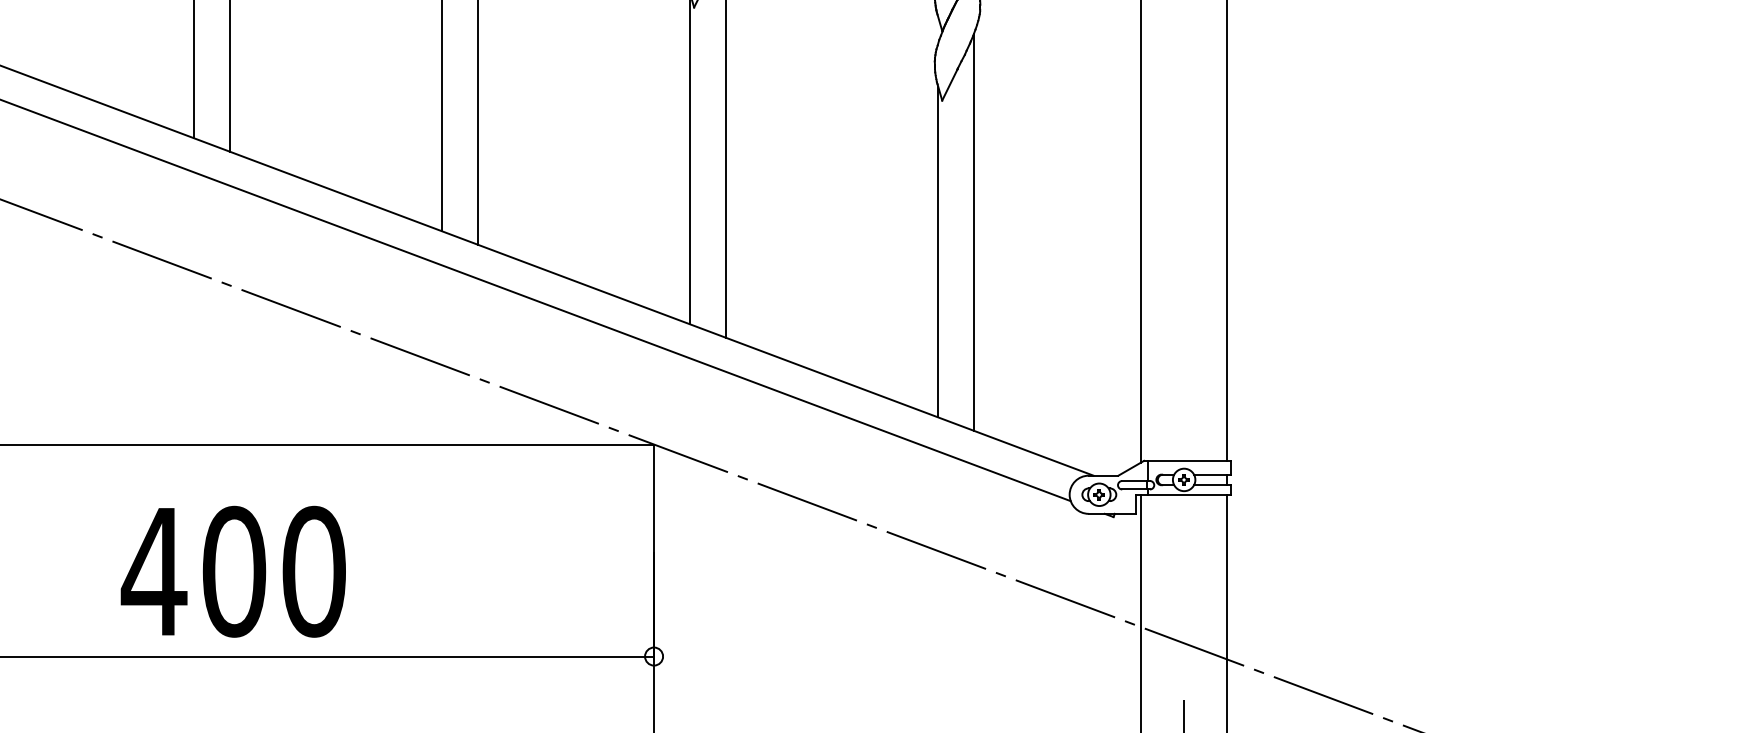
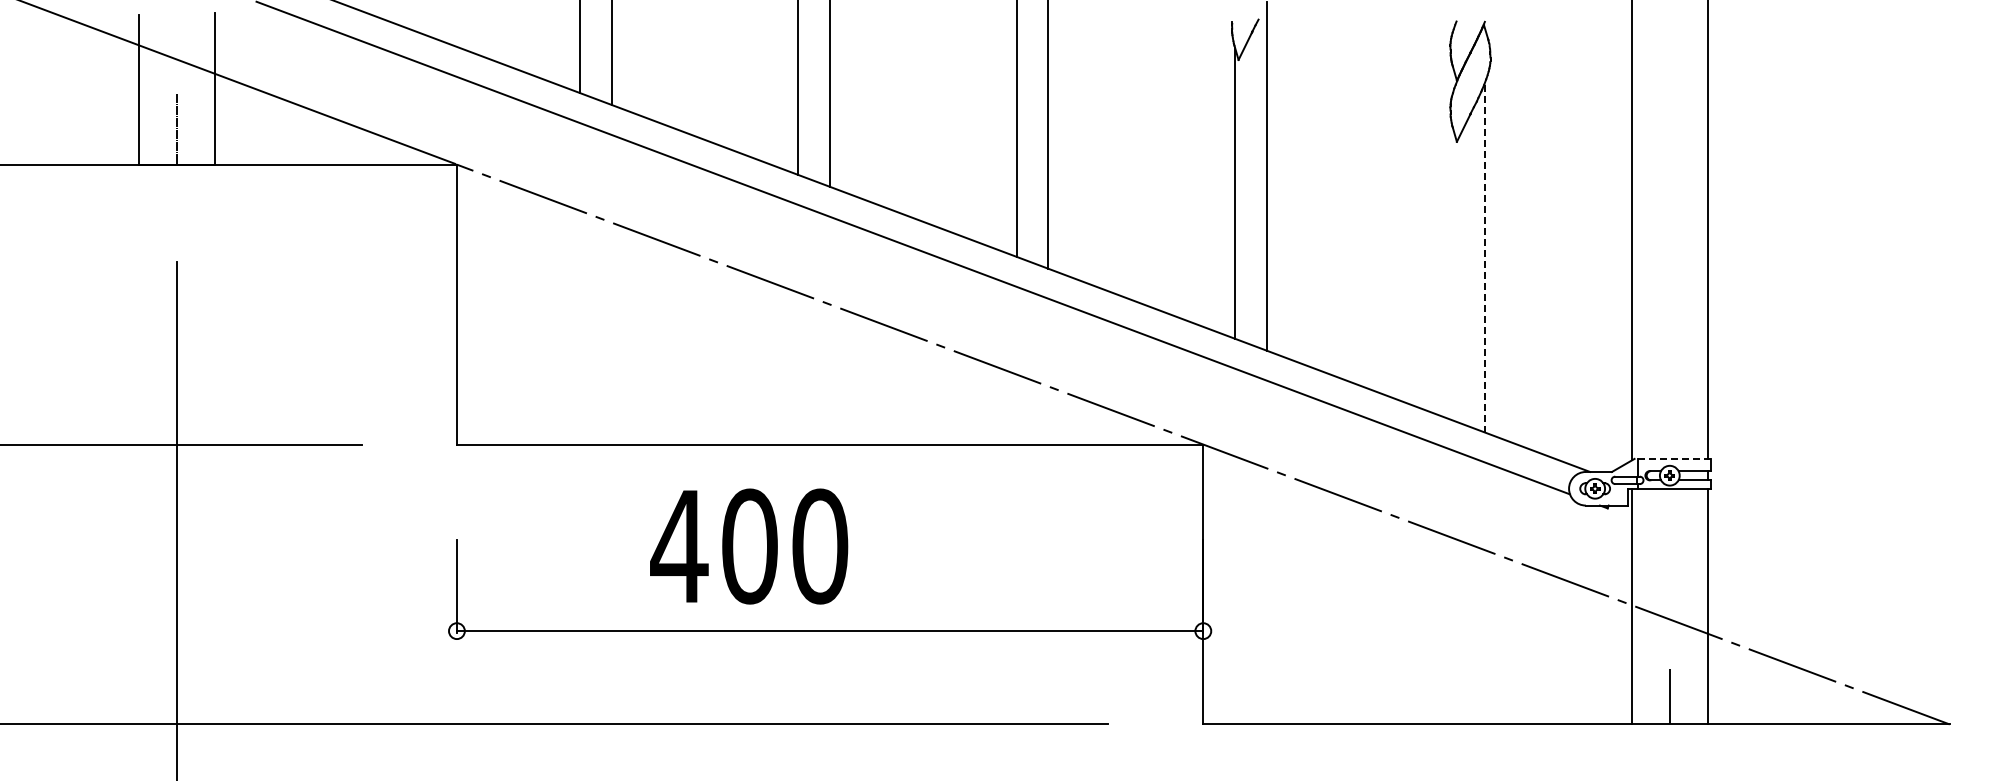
line: (974, 233) -> (1485, 258), solid -> dashed
line: (938, 251) -> (1453, 274), removed
line: (1187, 460) -> (1672, 458), solid -> dashed
text: (233, 571) -> (749, 546), moved

